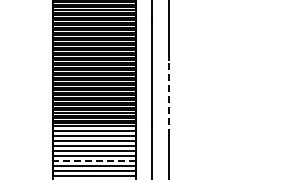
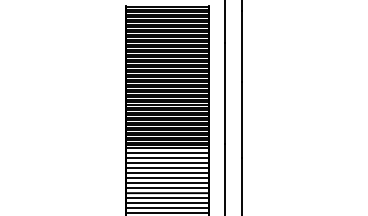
line: (168, 97) -> (241, 119), dashed -> solid
line: (94, 161) -> (167, 183), dashed -> solid

